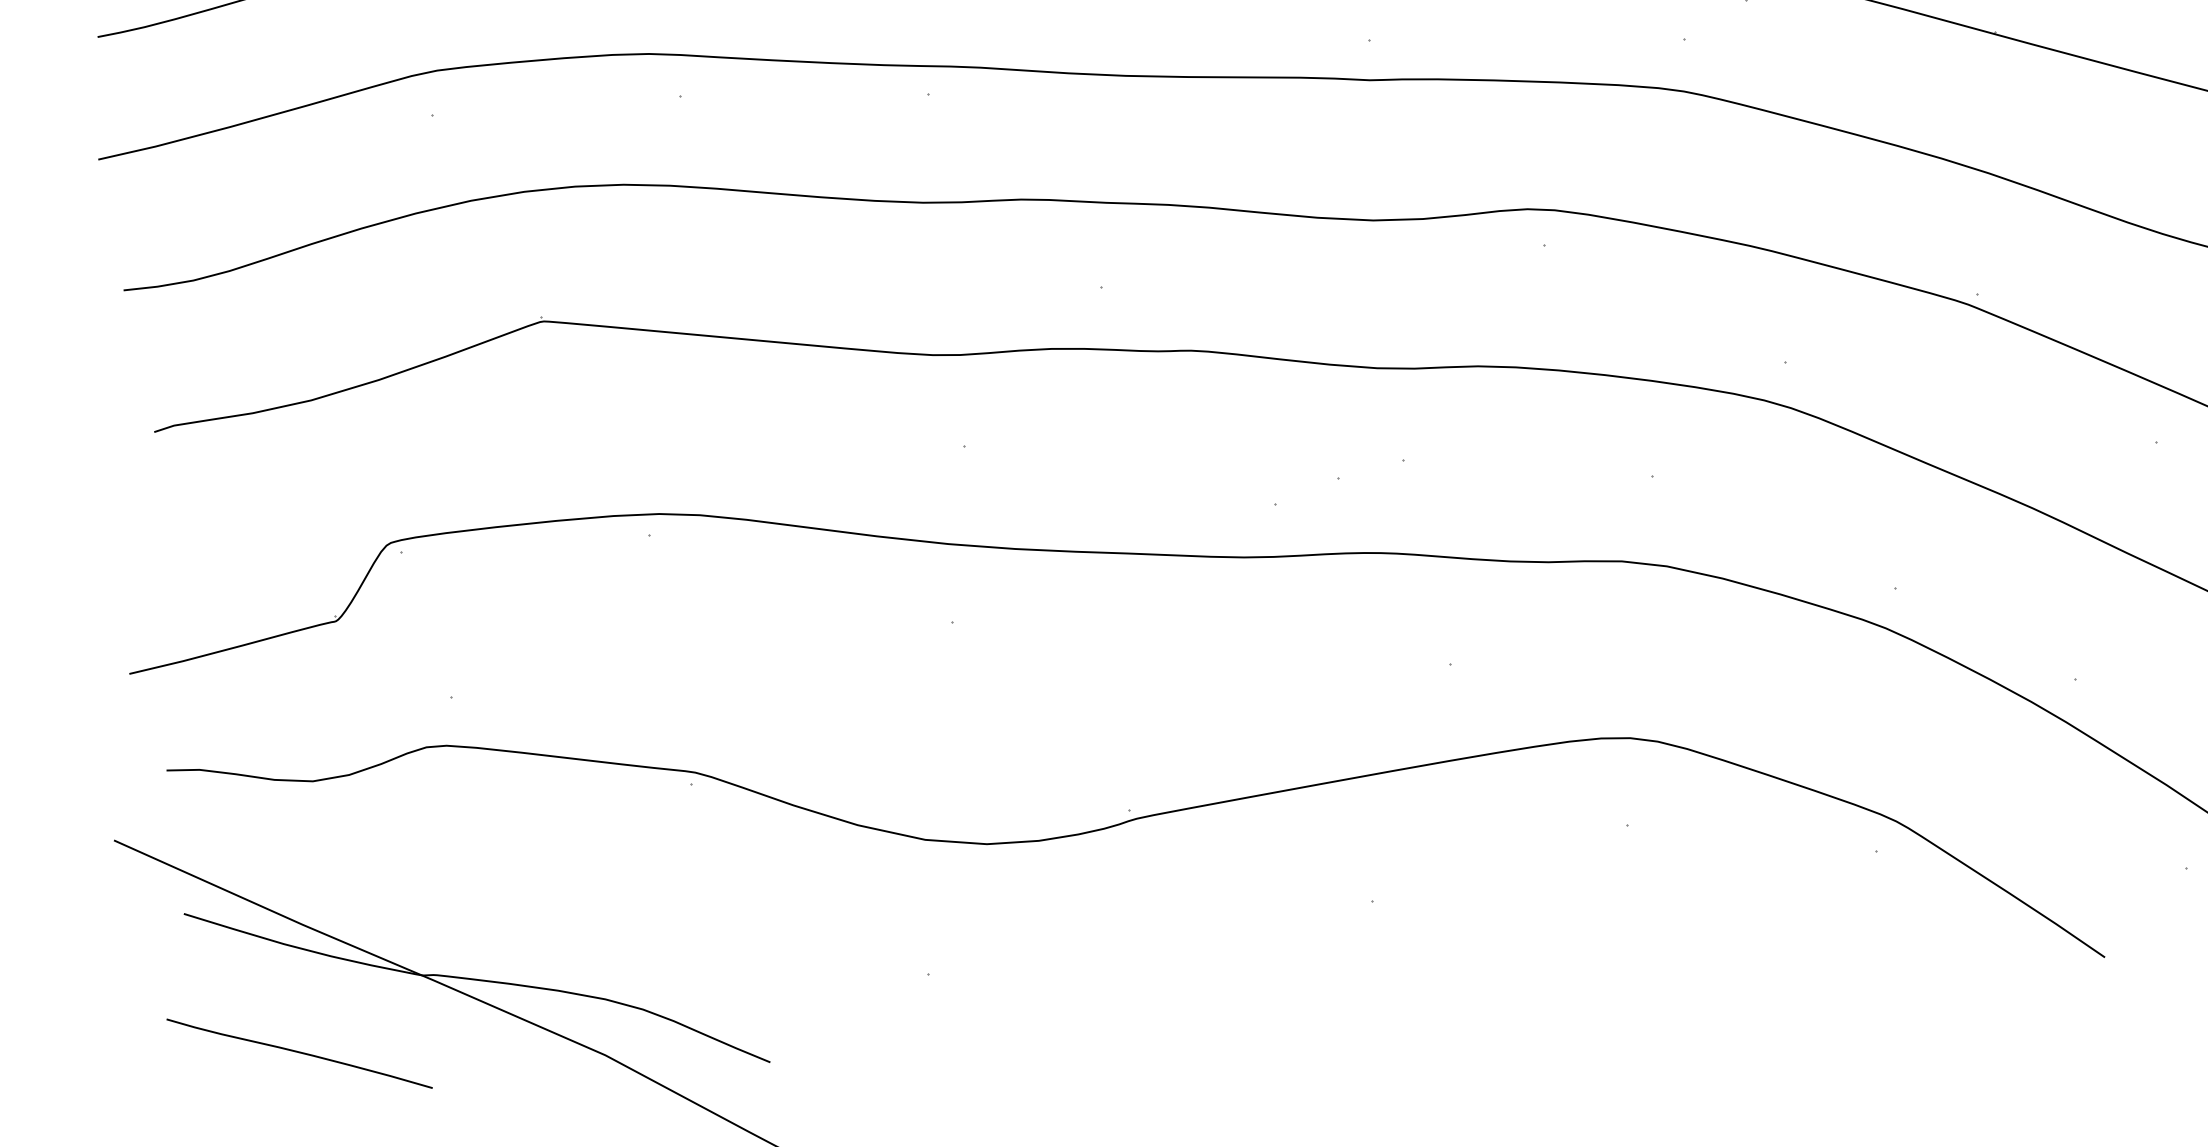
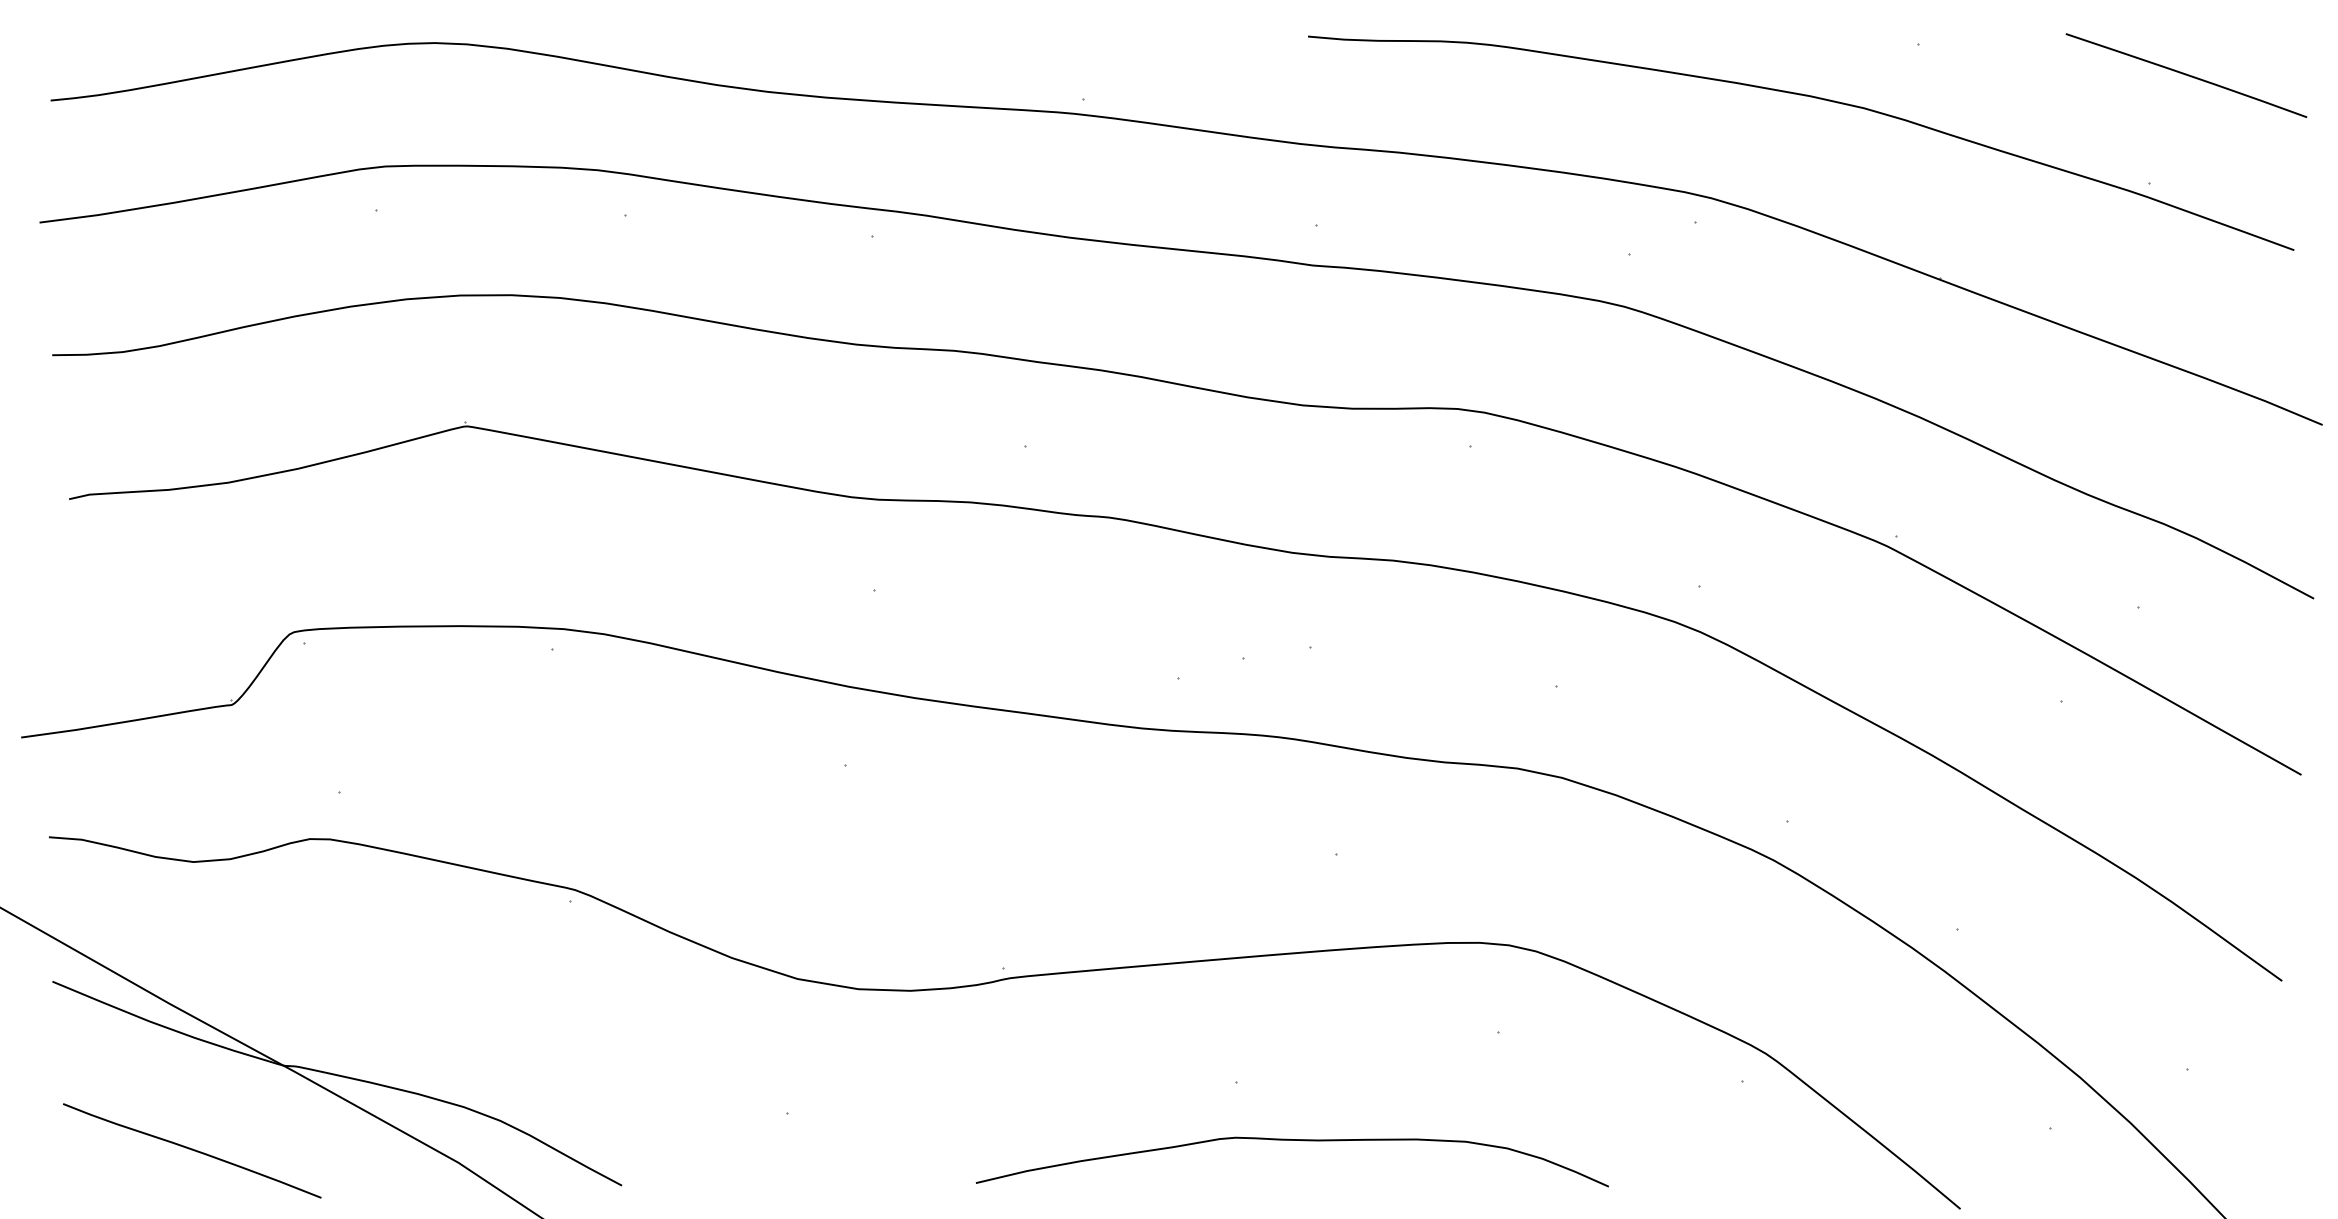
curve: (1432, 953) -> (1291, 1140), added
curve: (299, 1053) -> (192, 1150), moved

